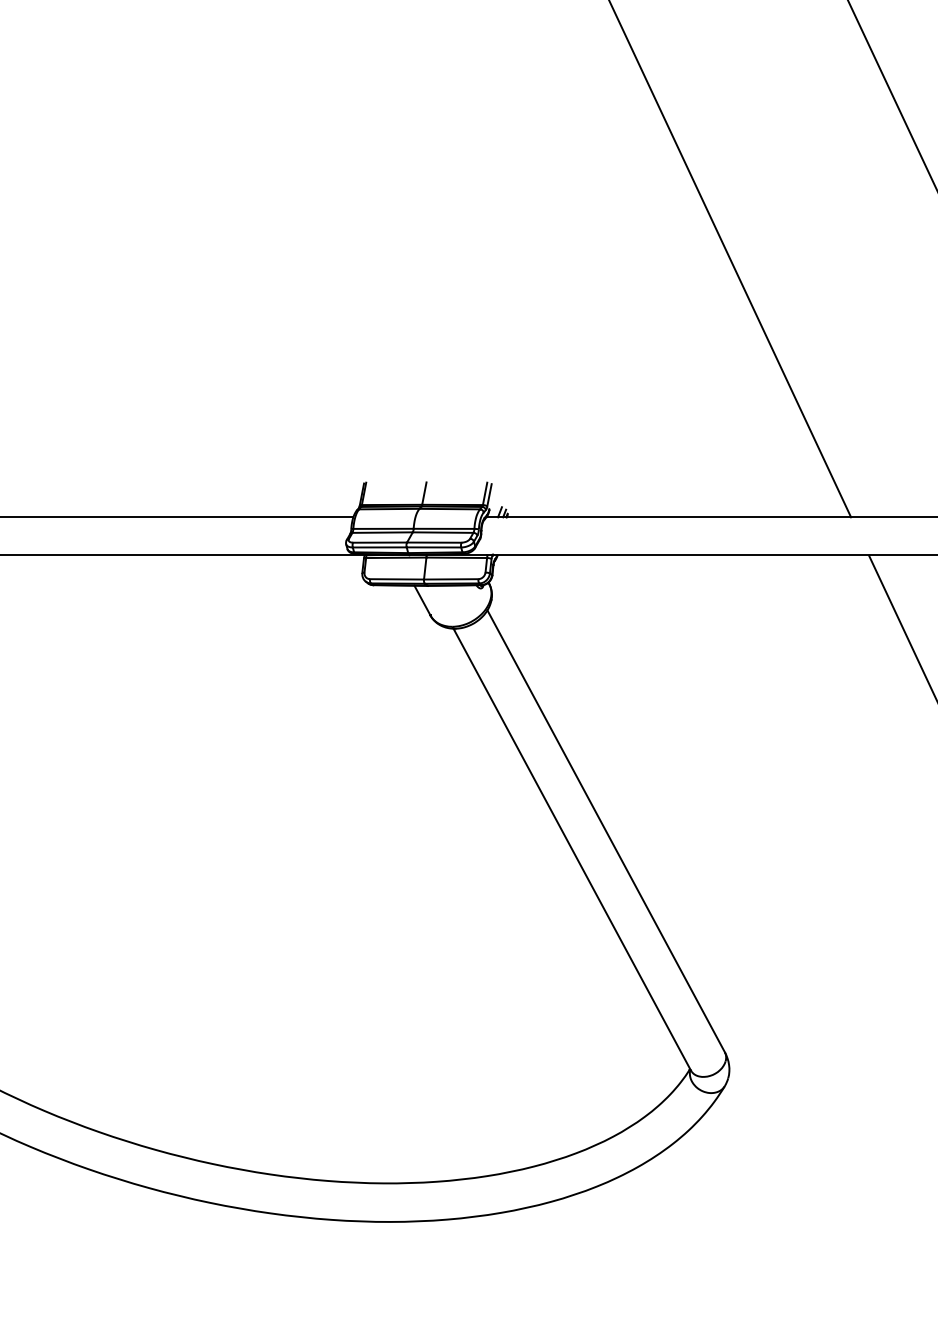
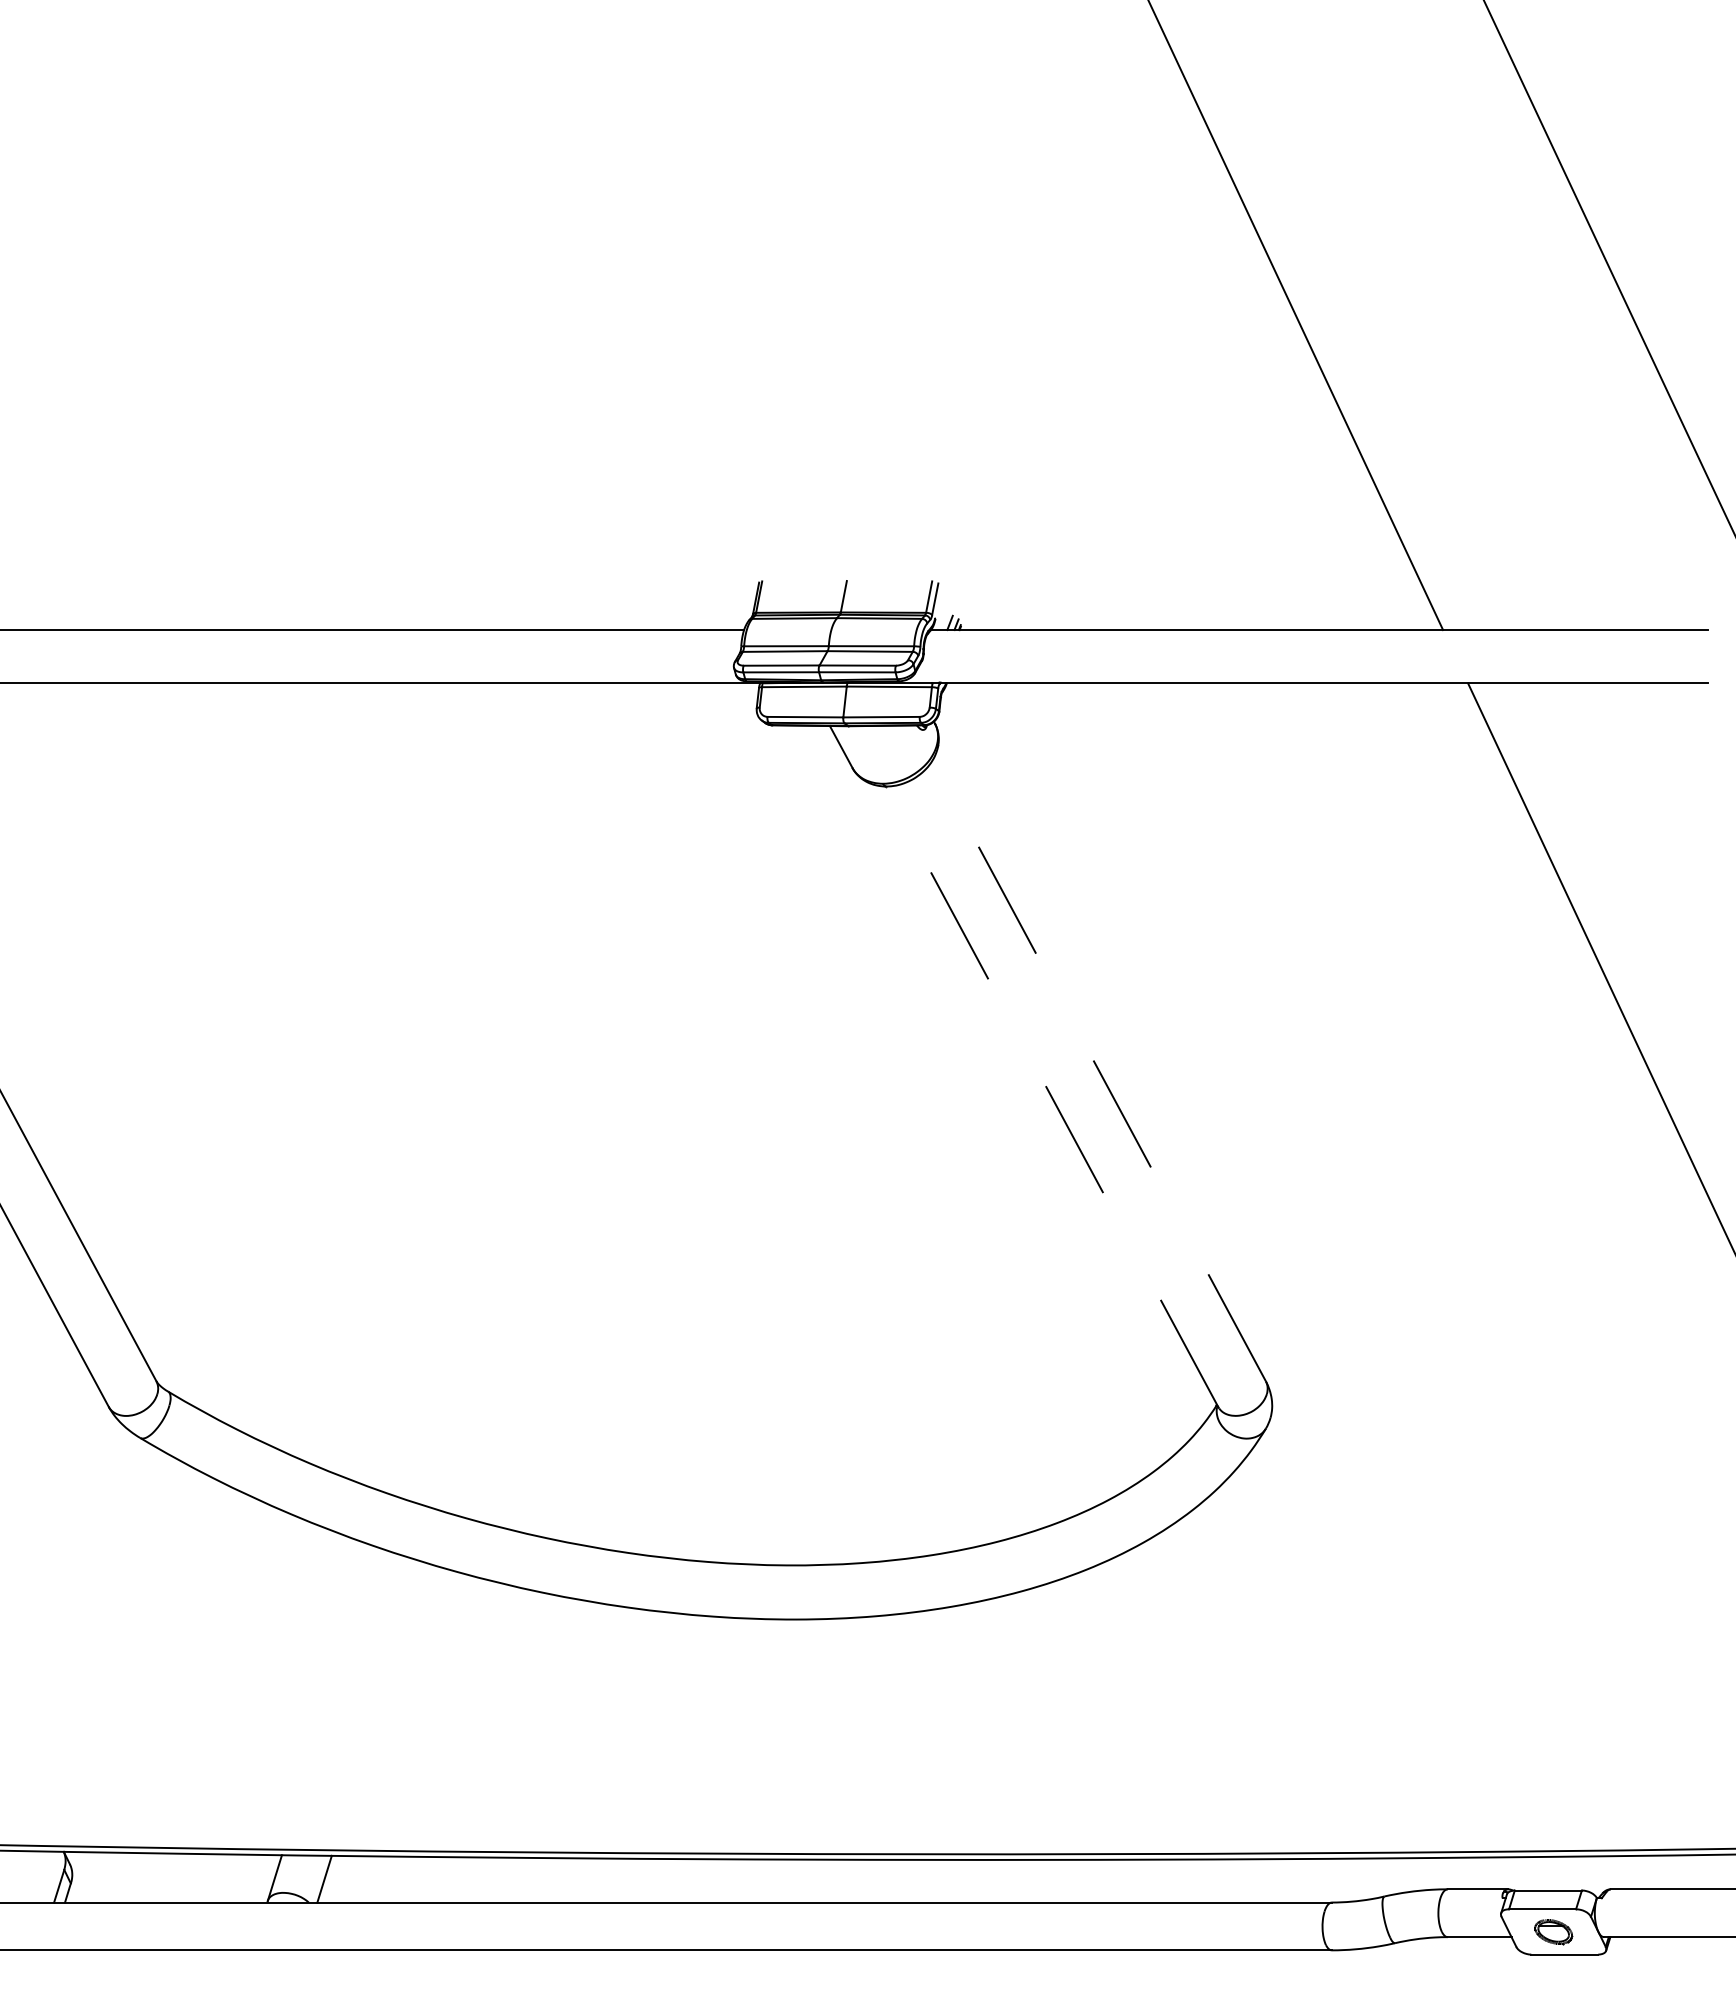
line: (605, 830) -> (1098, 1070), solid -> dashed
line: (572, 849) -> (1051, 1096), solid -> dashed

